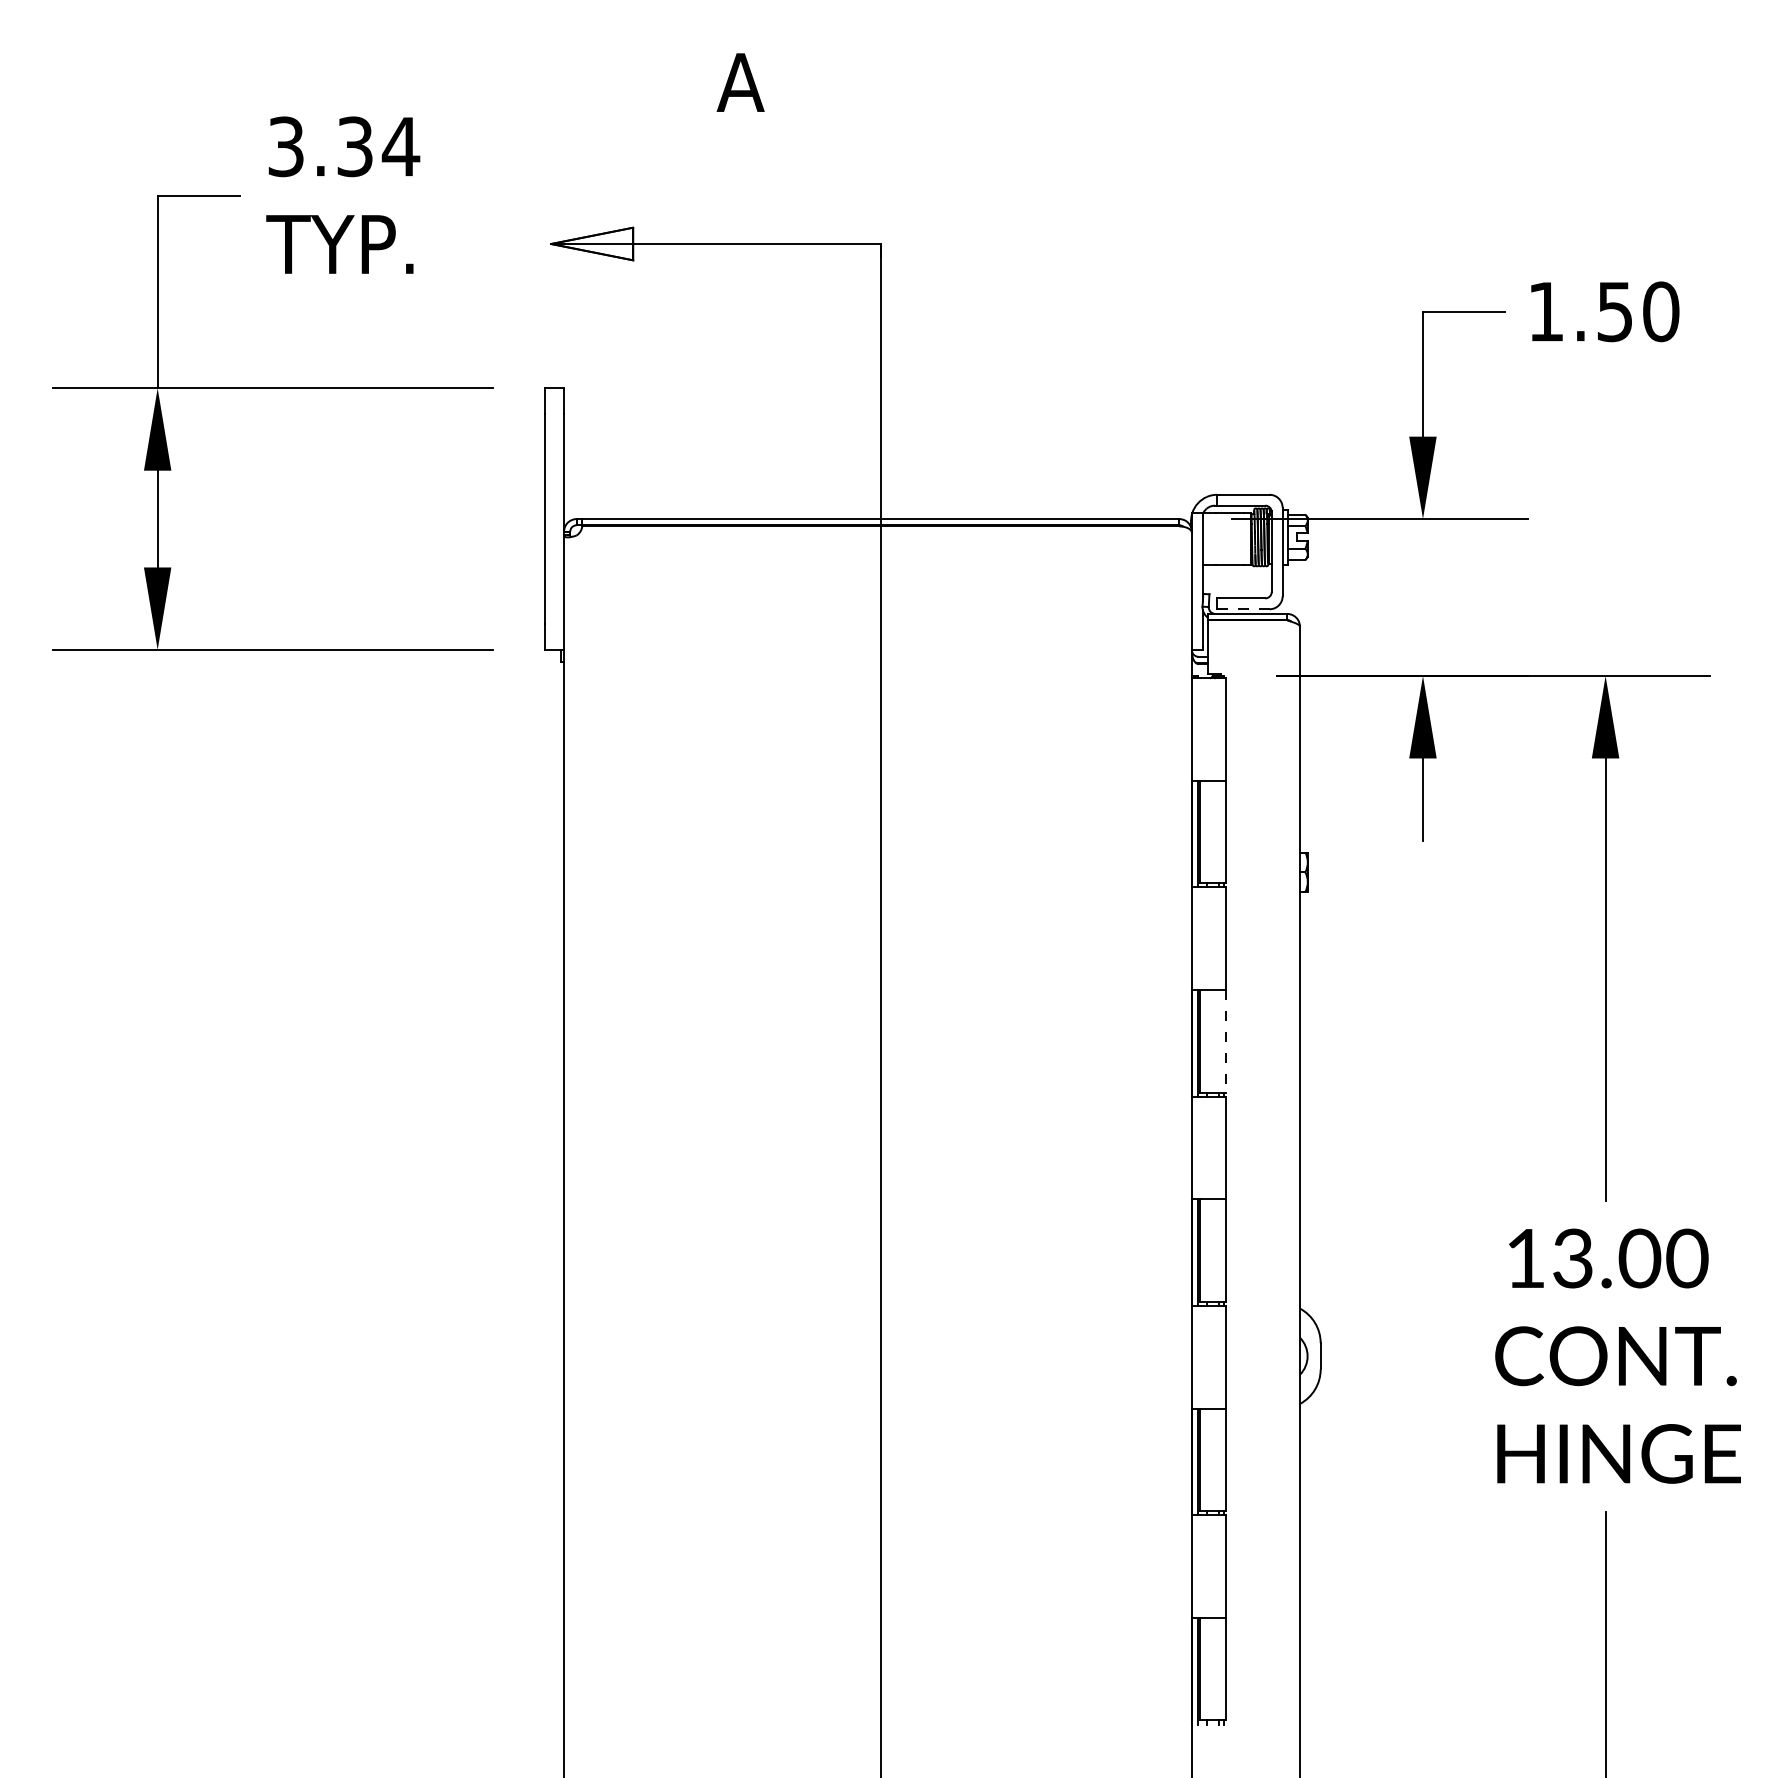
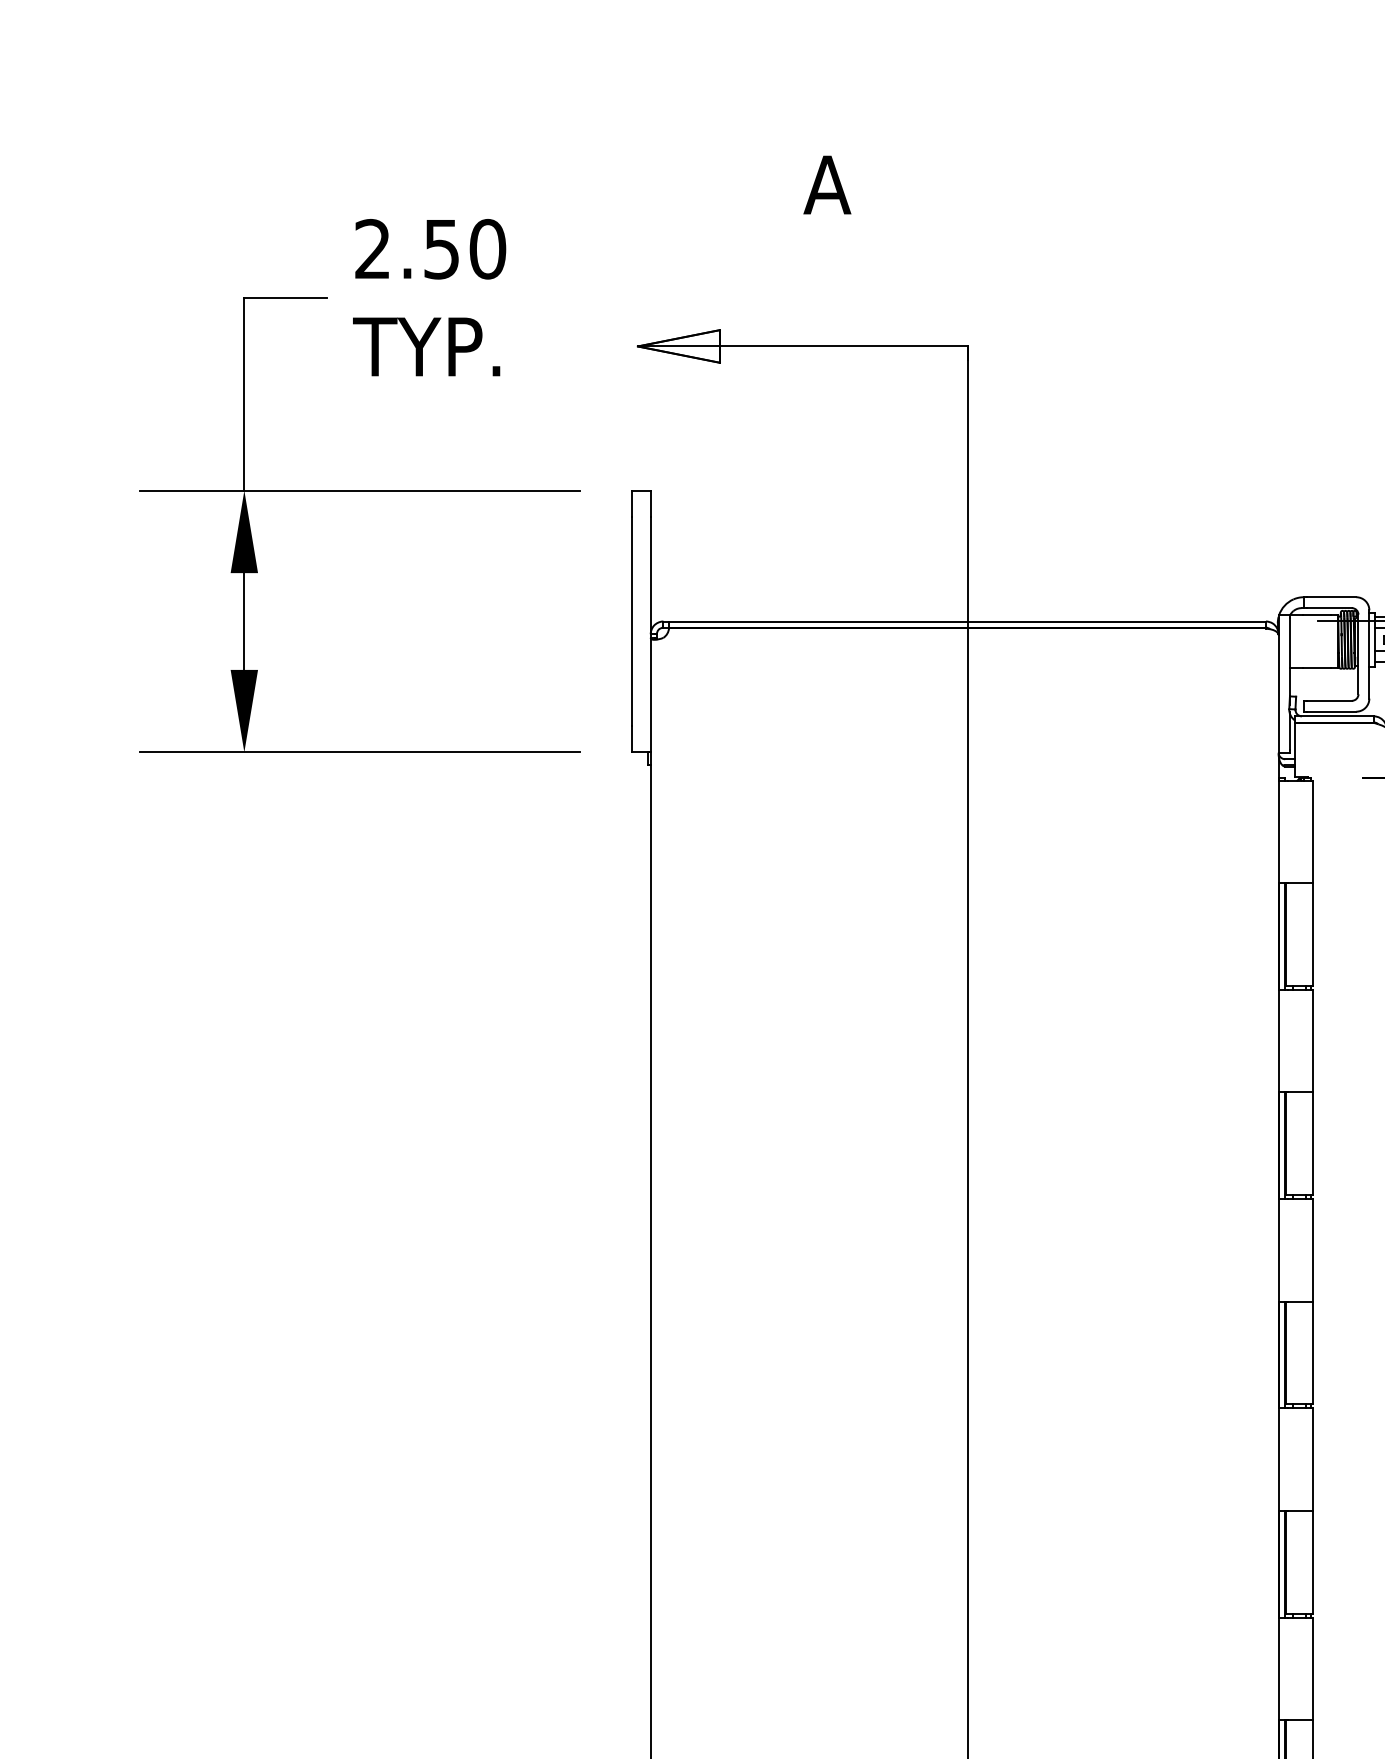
text: (344, 146) -> (431, 248), 3.34 -> 2.50
line: (1245, 609) -> (1332, 711), dashed -> solid
line: (1225, 1041) -> (1312, 1143), dashed -> solid

